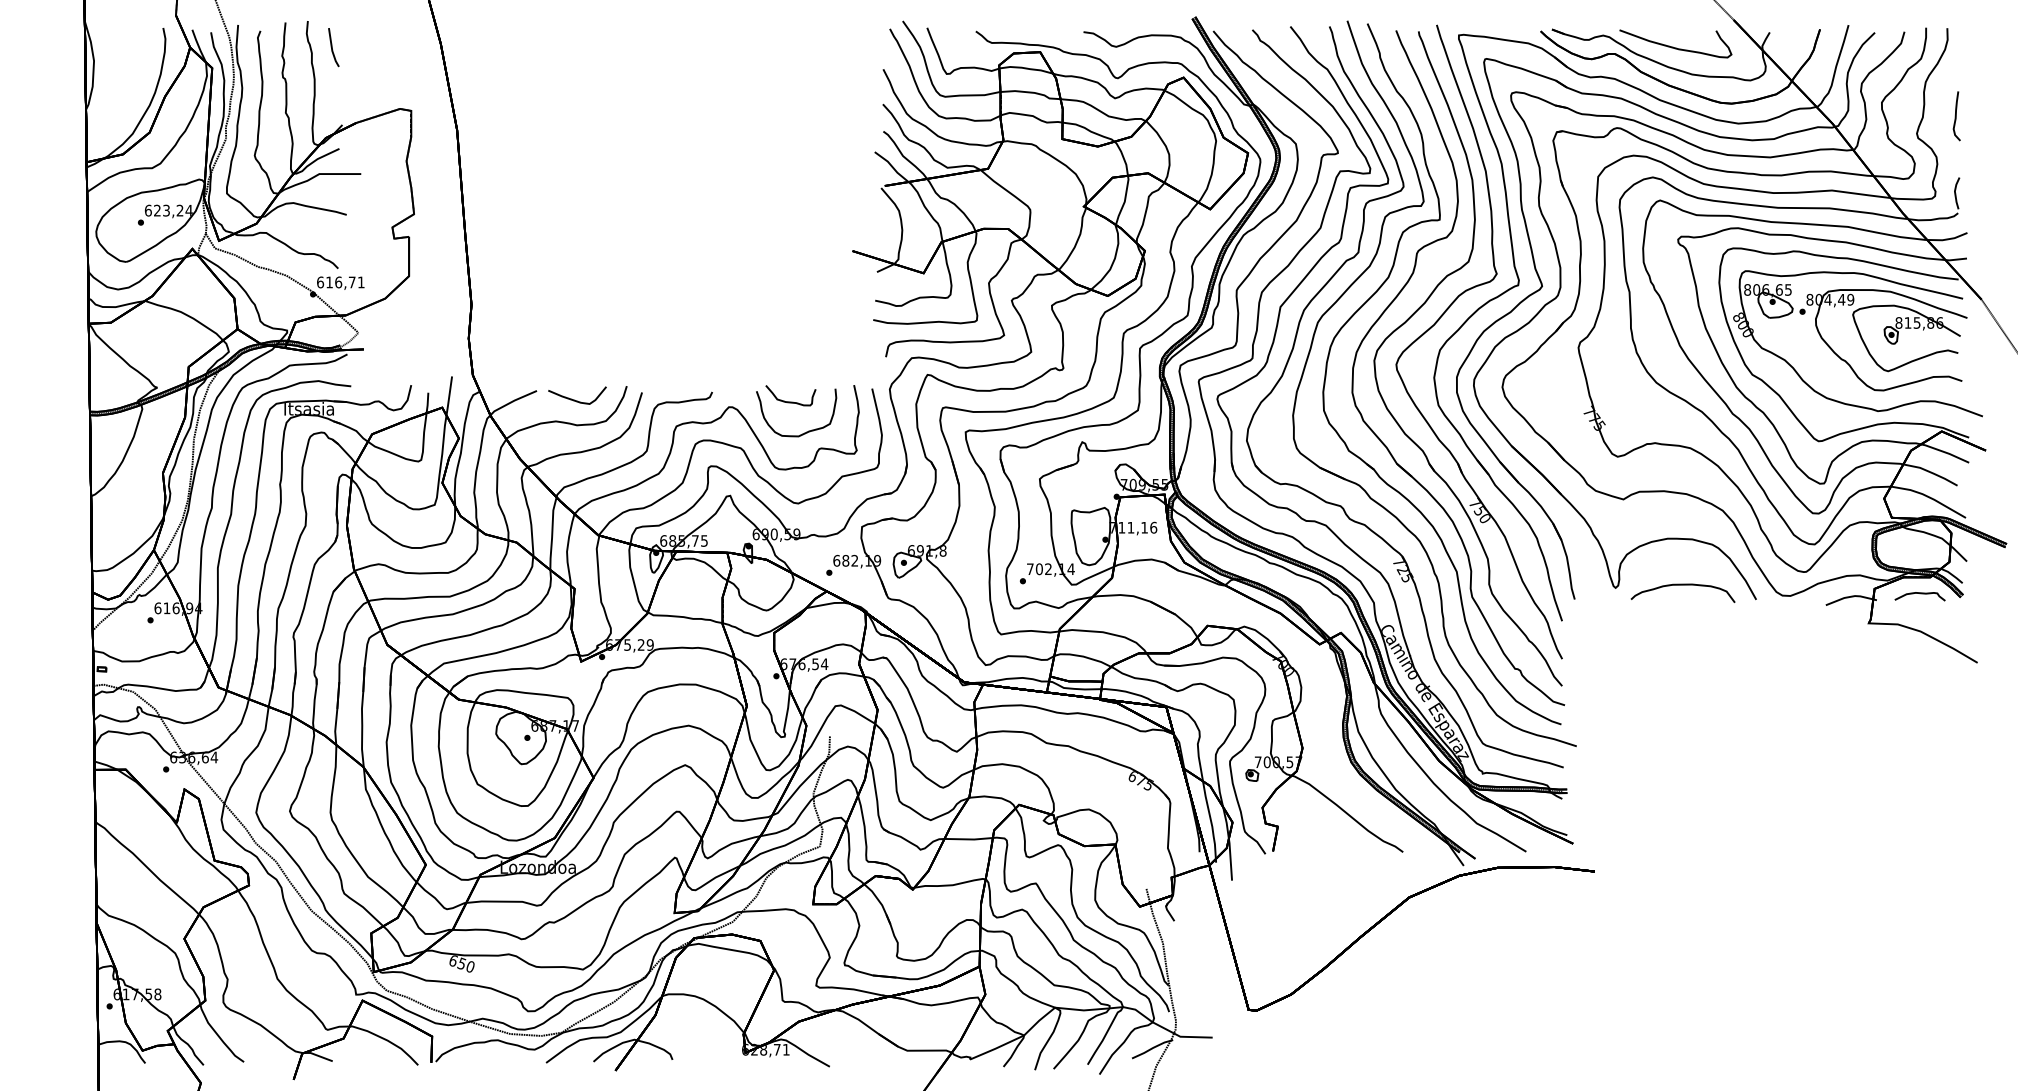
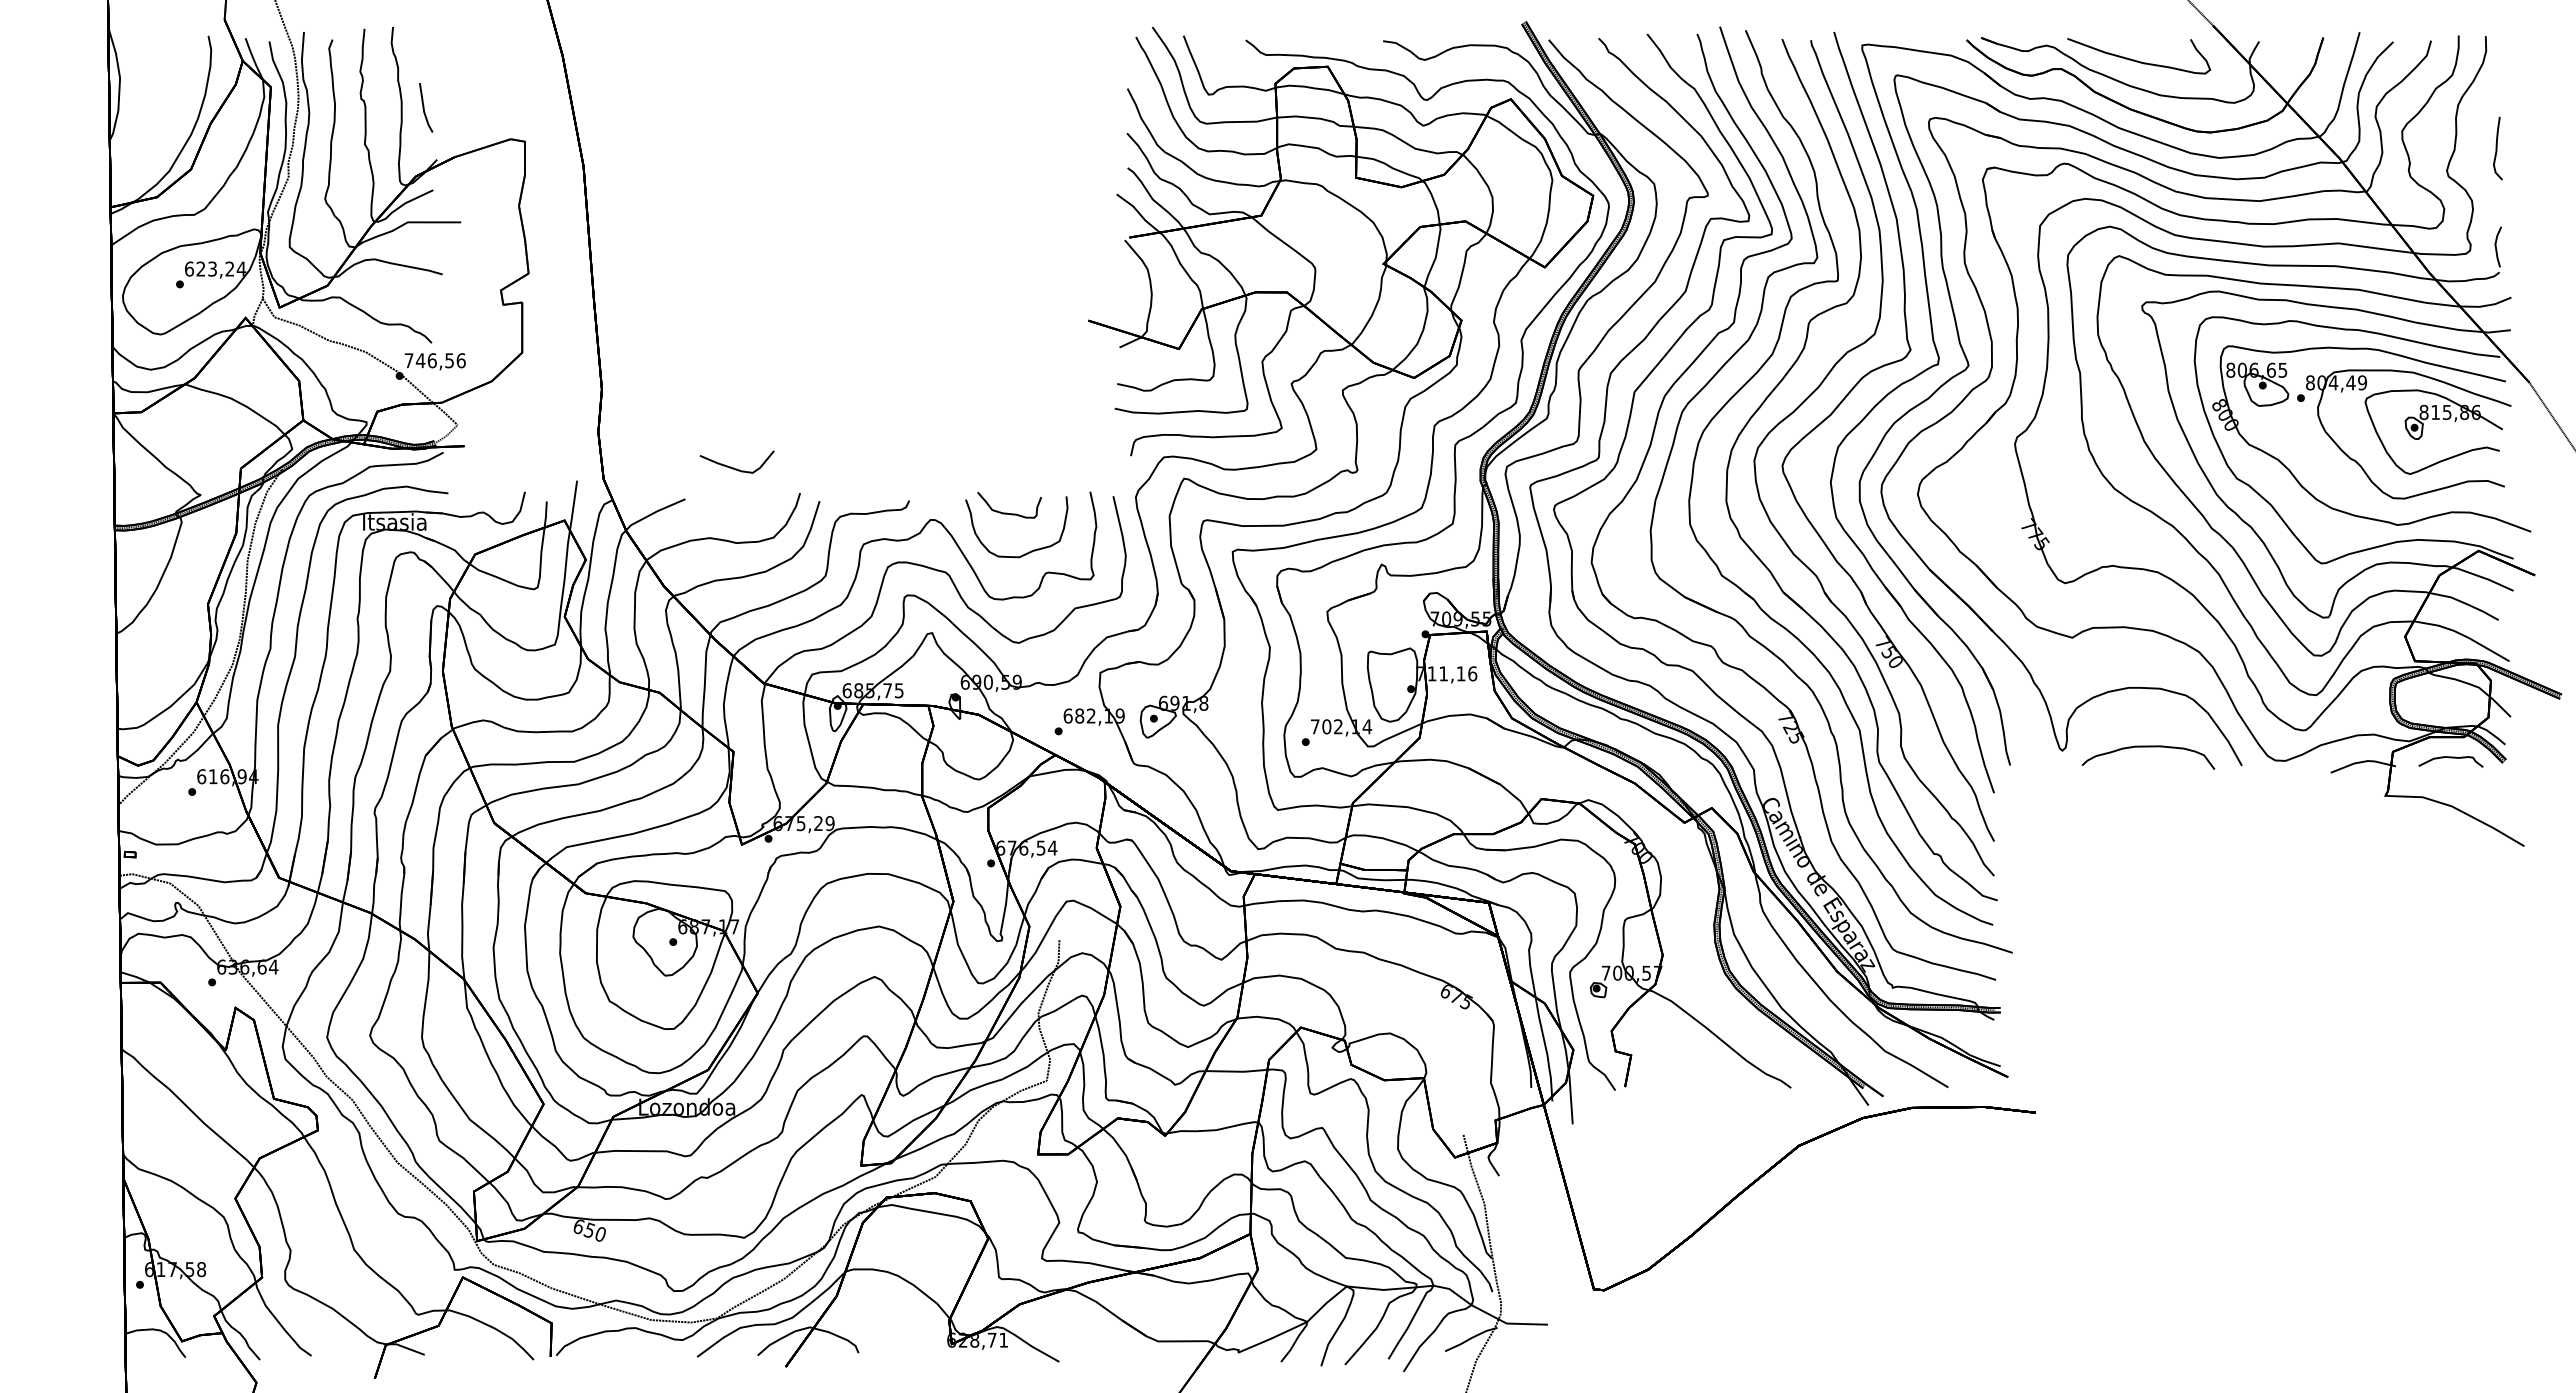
line: (332, 47) -> (424, 107), moved
text: (340, 282) -> (434, 360), 616,71 -> 746,56
curve: (574, 399) -> (733, 467), moved

